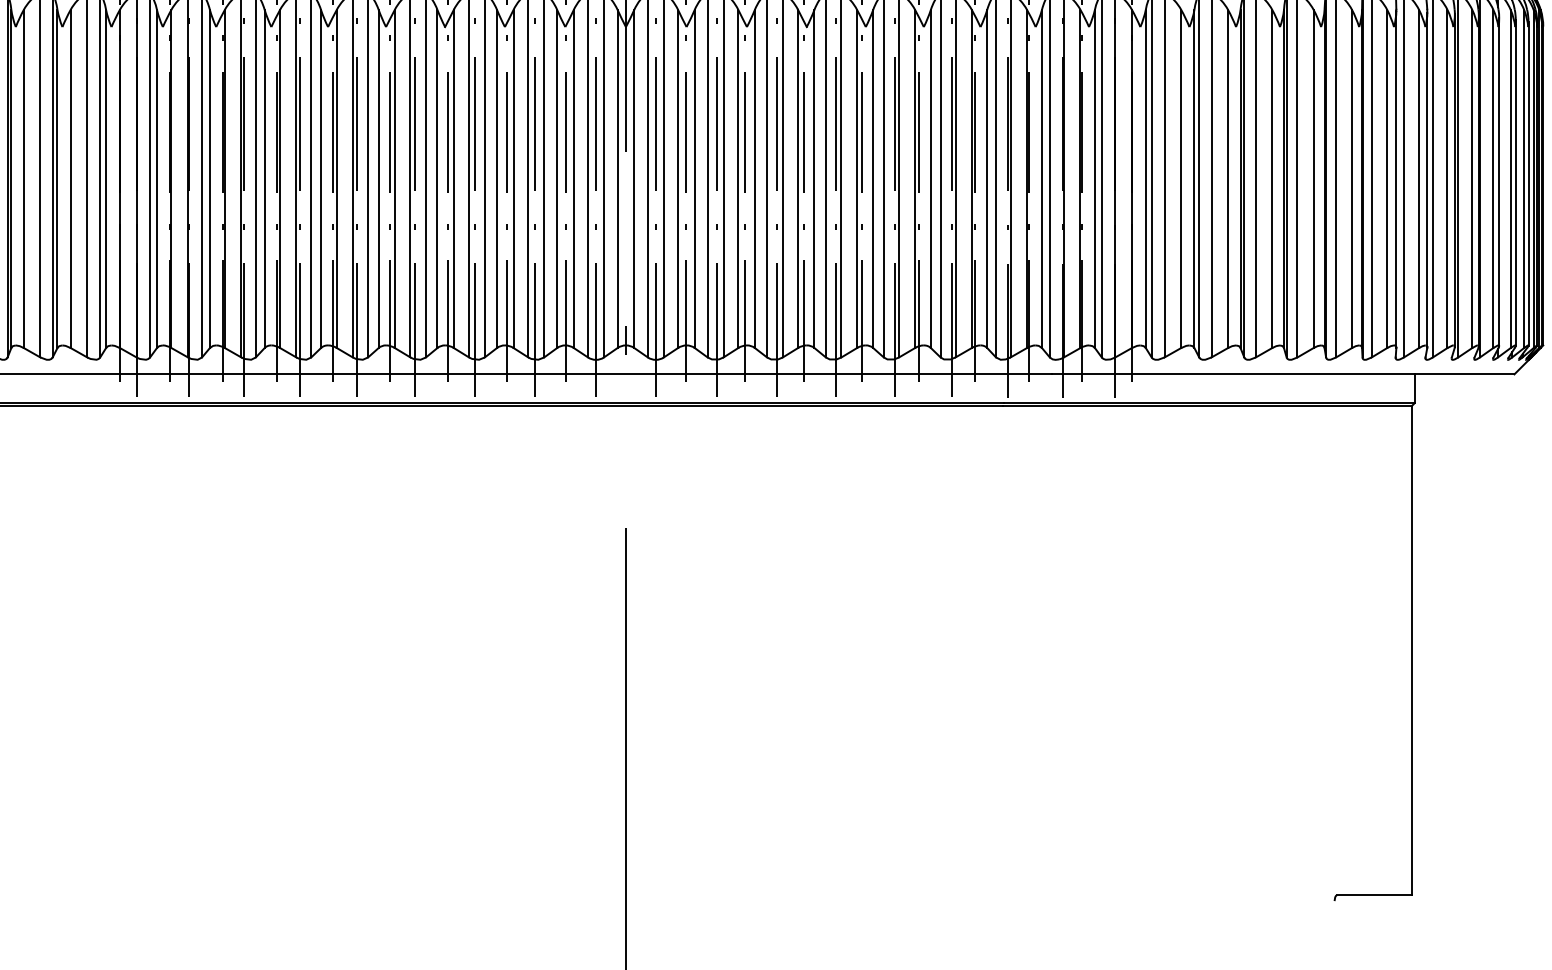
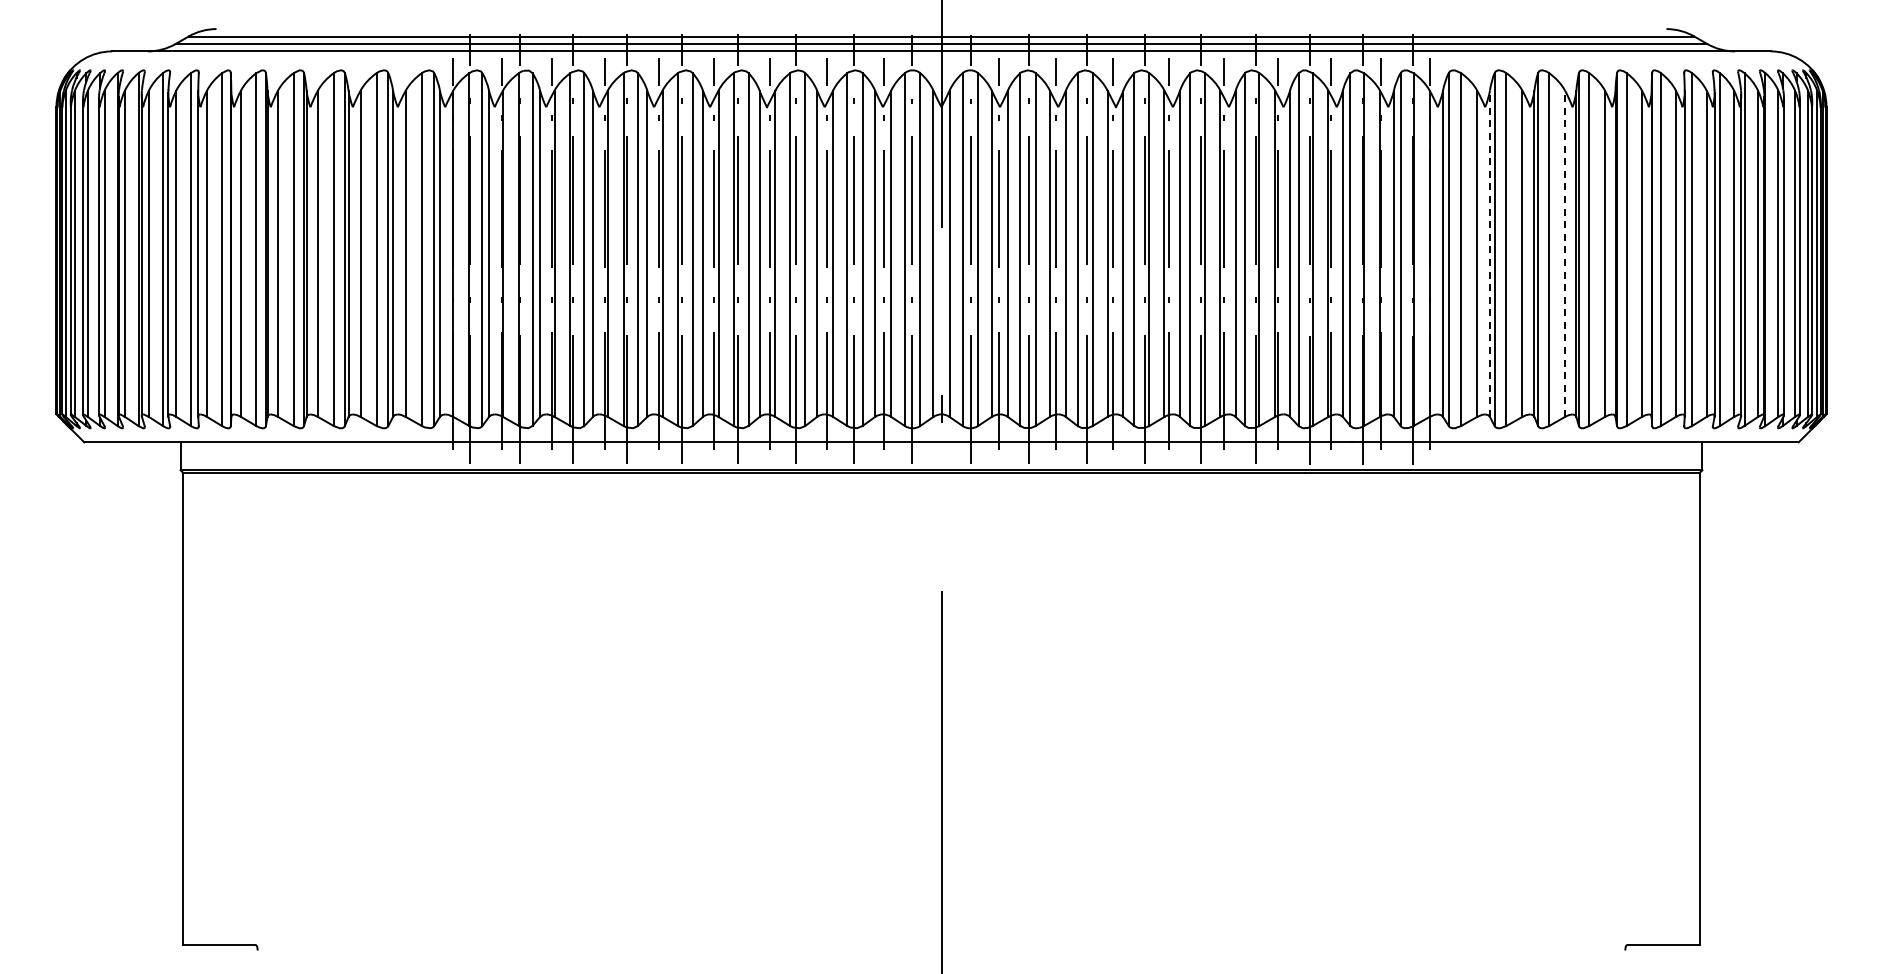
line: (1193, 178) -> (1489, 253), solid -> dashed
line: (1272, 178) -> (1565, 253), solid -> dashed

